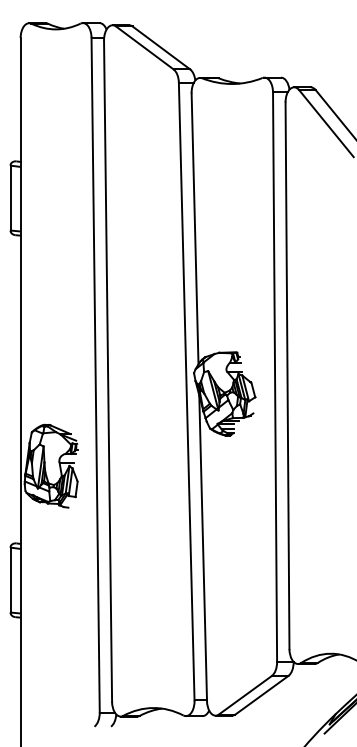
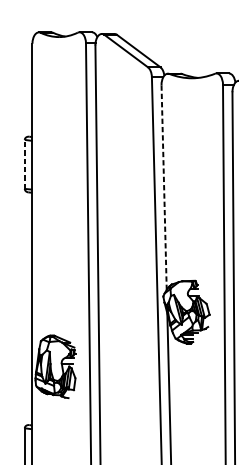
line: (10, 197) -> (24, 163), solid -> dashed
line: (195, 228) -> (164, 187), solid -> dashed

